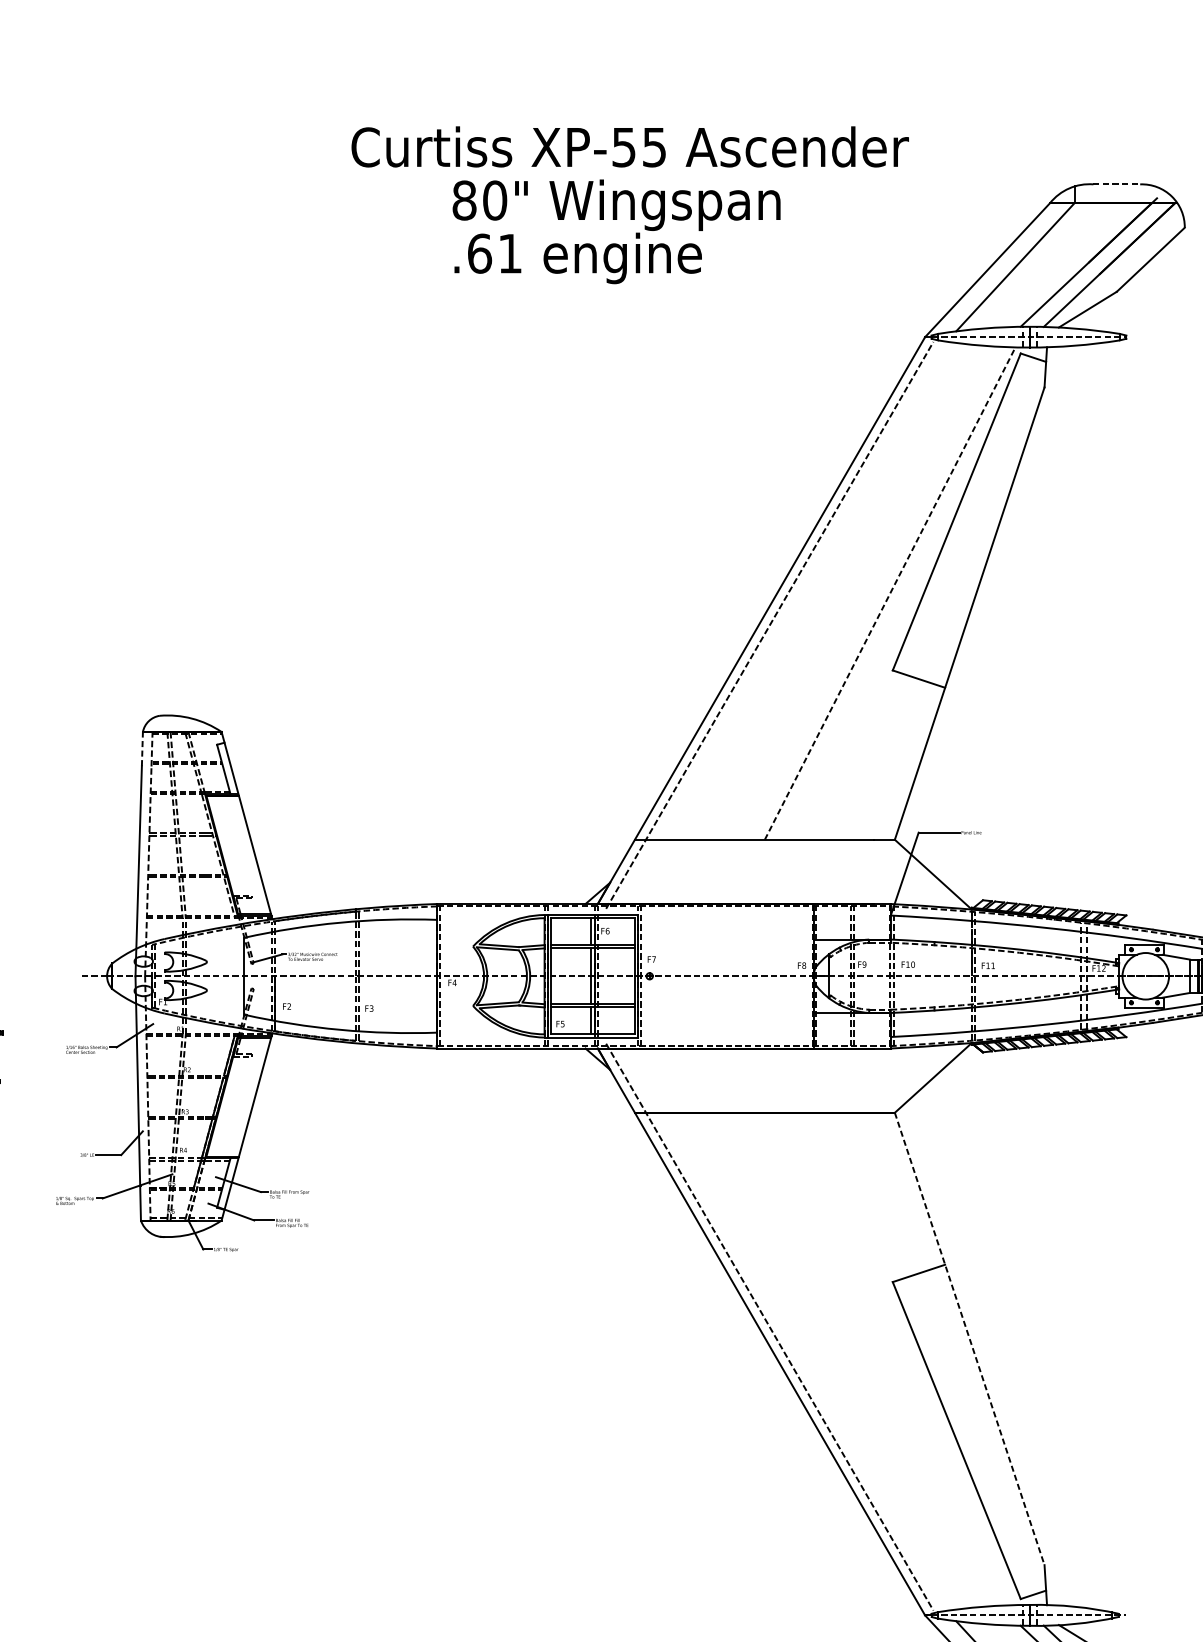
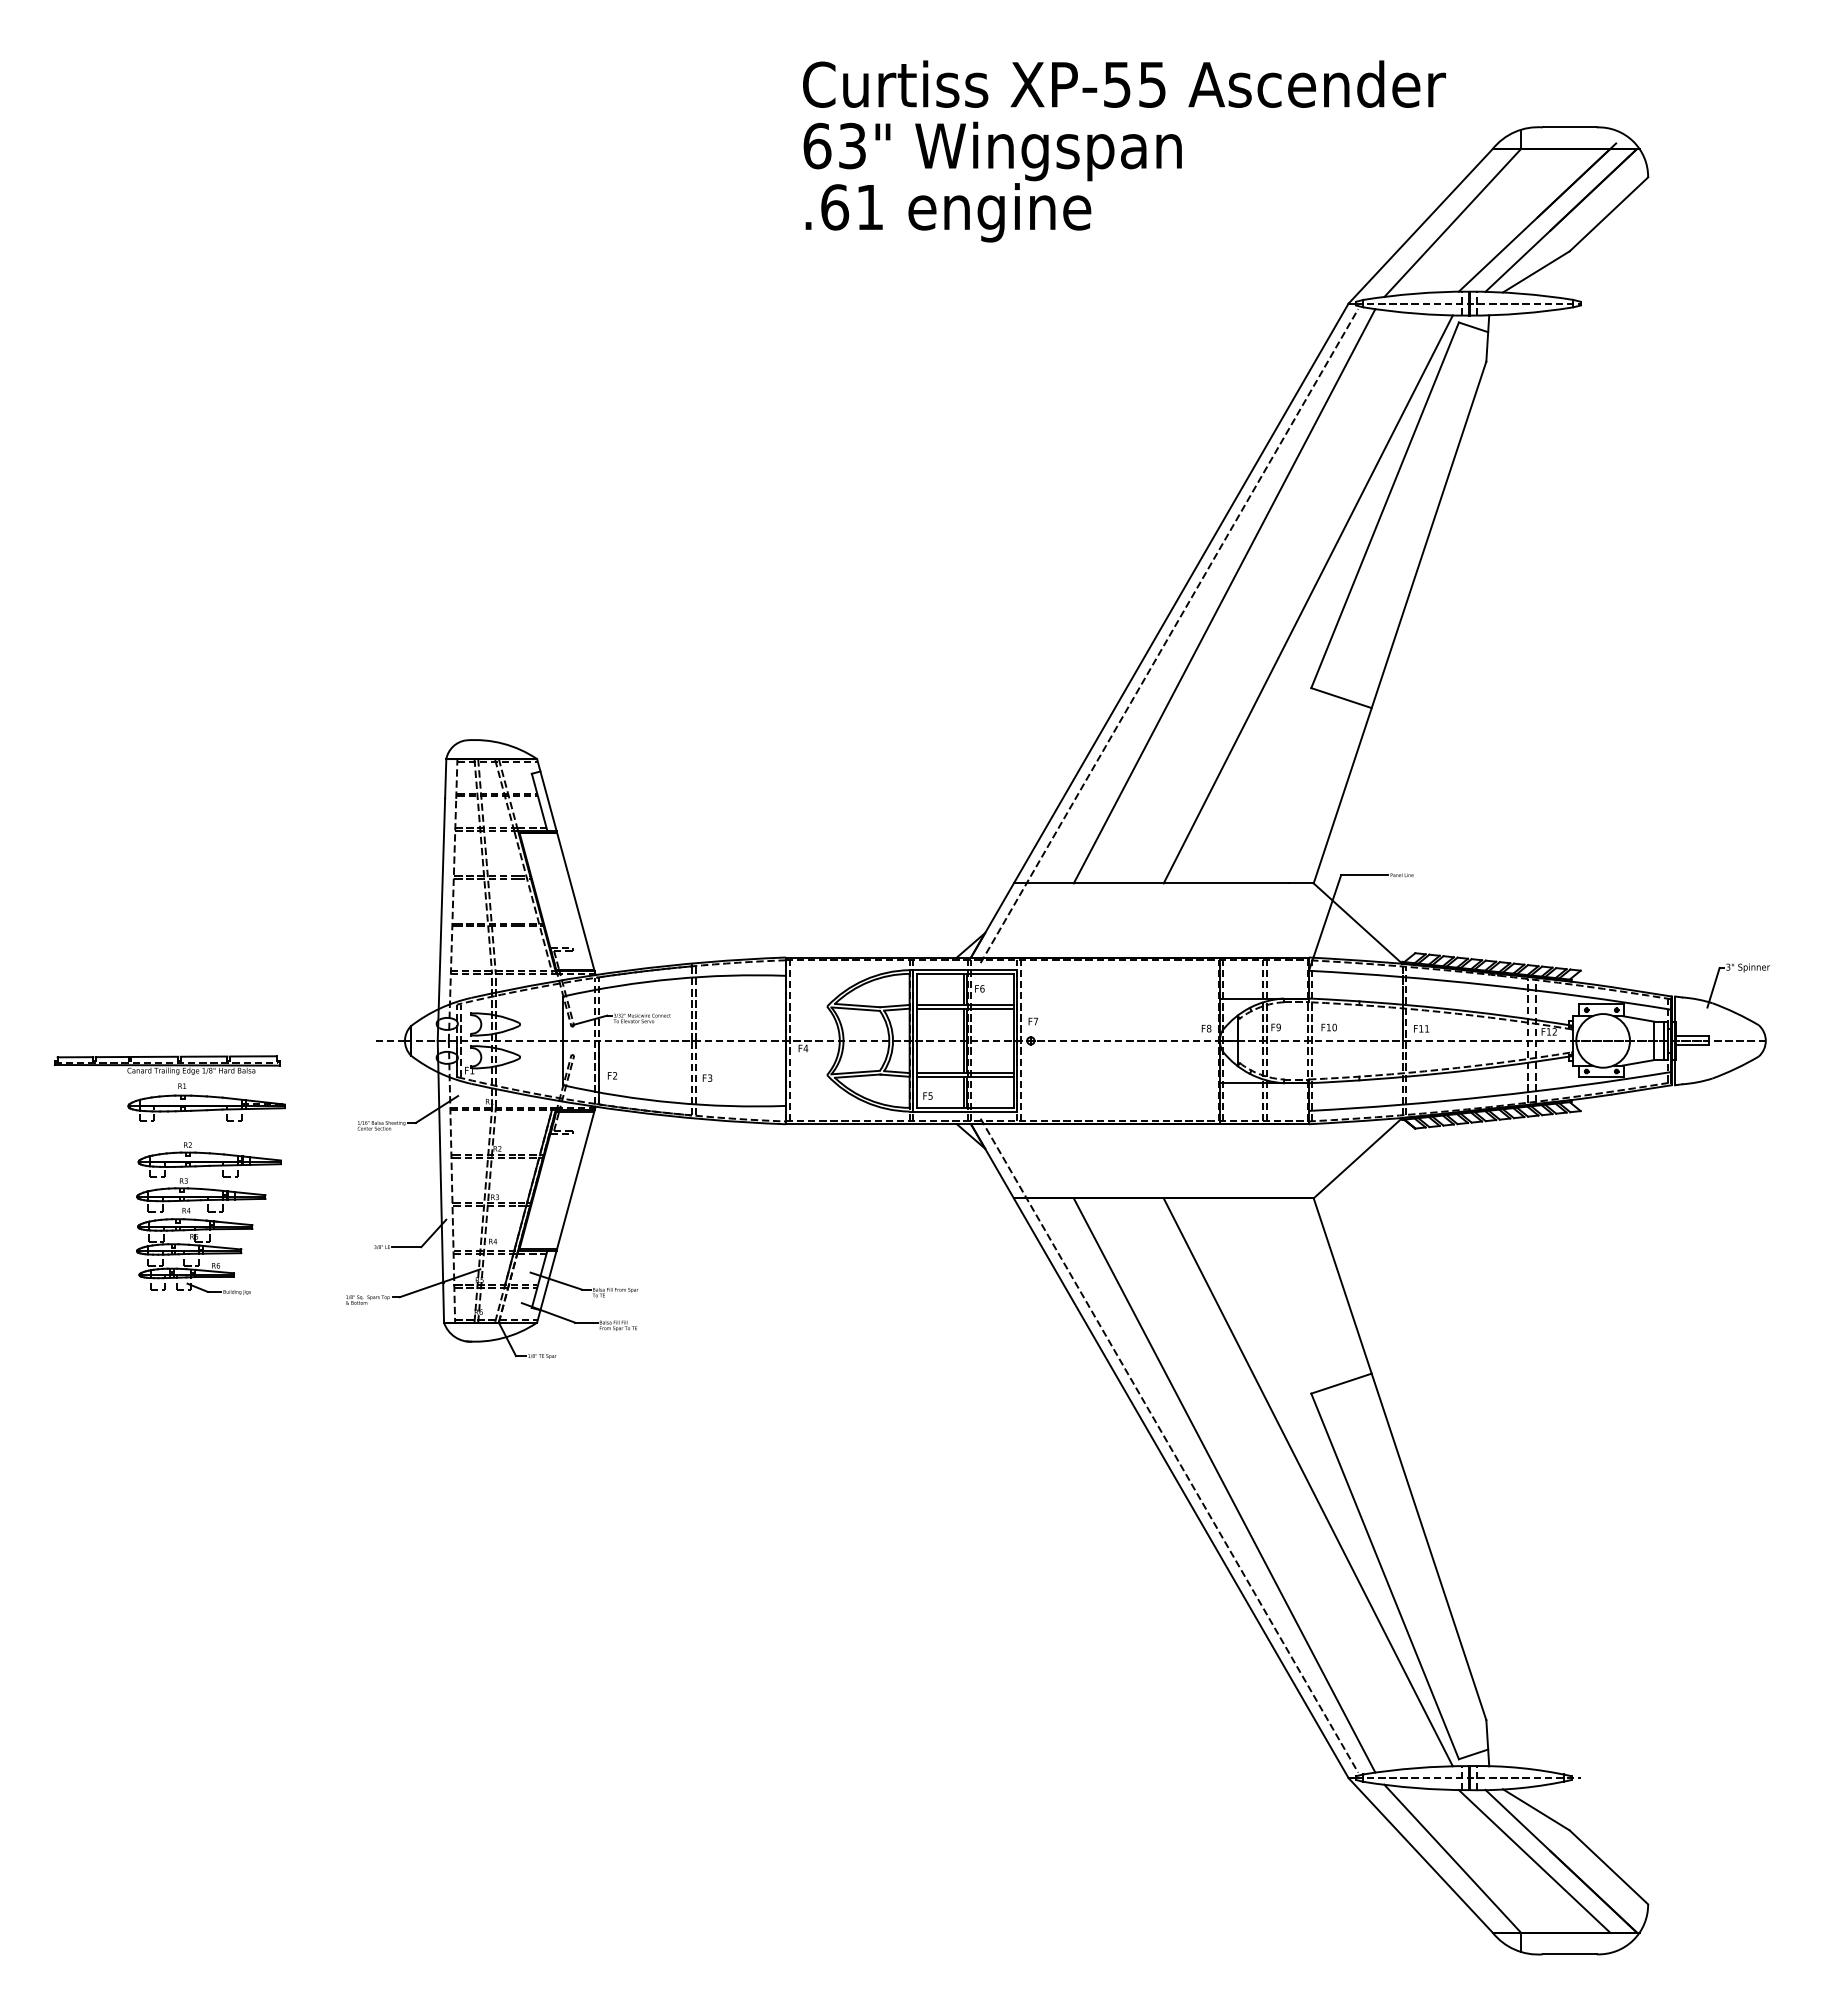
text: (630, 146) -> (1124, 83), moved
line: (1116, 184) -> (1569, 127), dashed -> solid
text: (479, 200) -> (834, 145), 80" -> 63"
line: (817, 591) -> (1224, 596), added
line: (890, 593) -> (1308, 599), dashed -> solid
line: (142, 748) -> (445, 778), dashed -> solid
line: (970, 1339) -> (1400, 1459), dashed -> solid
line: (889, 1359) -> (1307, 1482), added
line: (817, 1361) -> (1224, 1485), added

